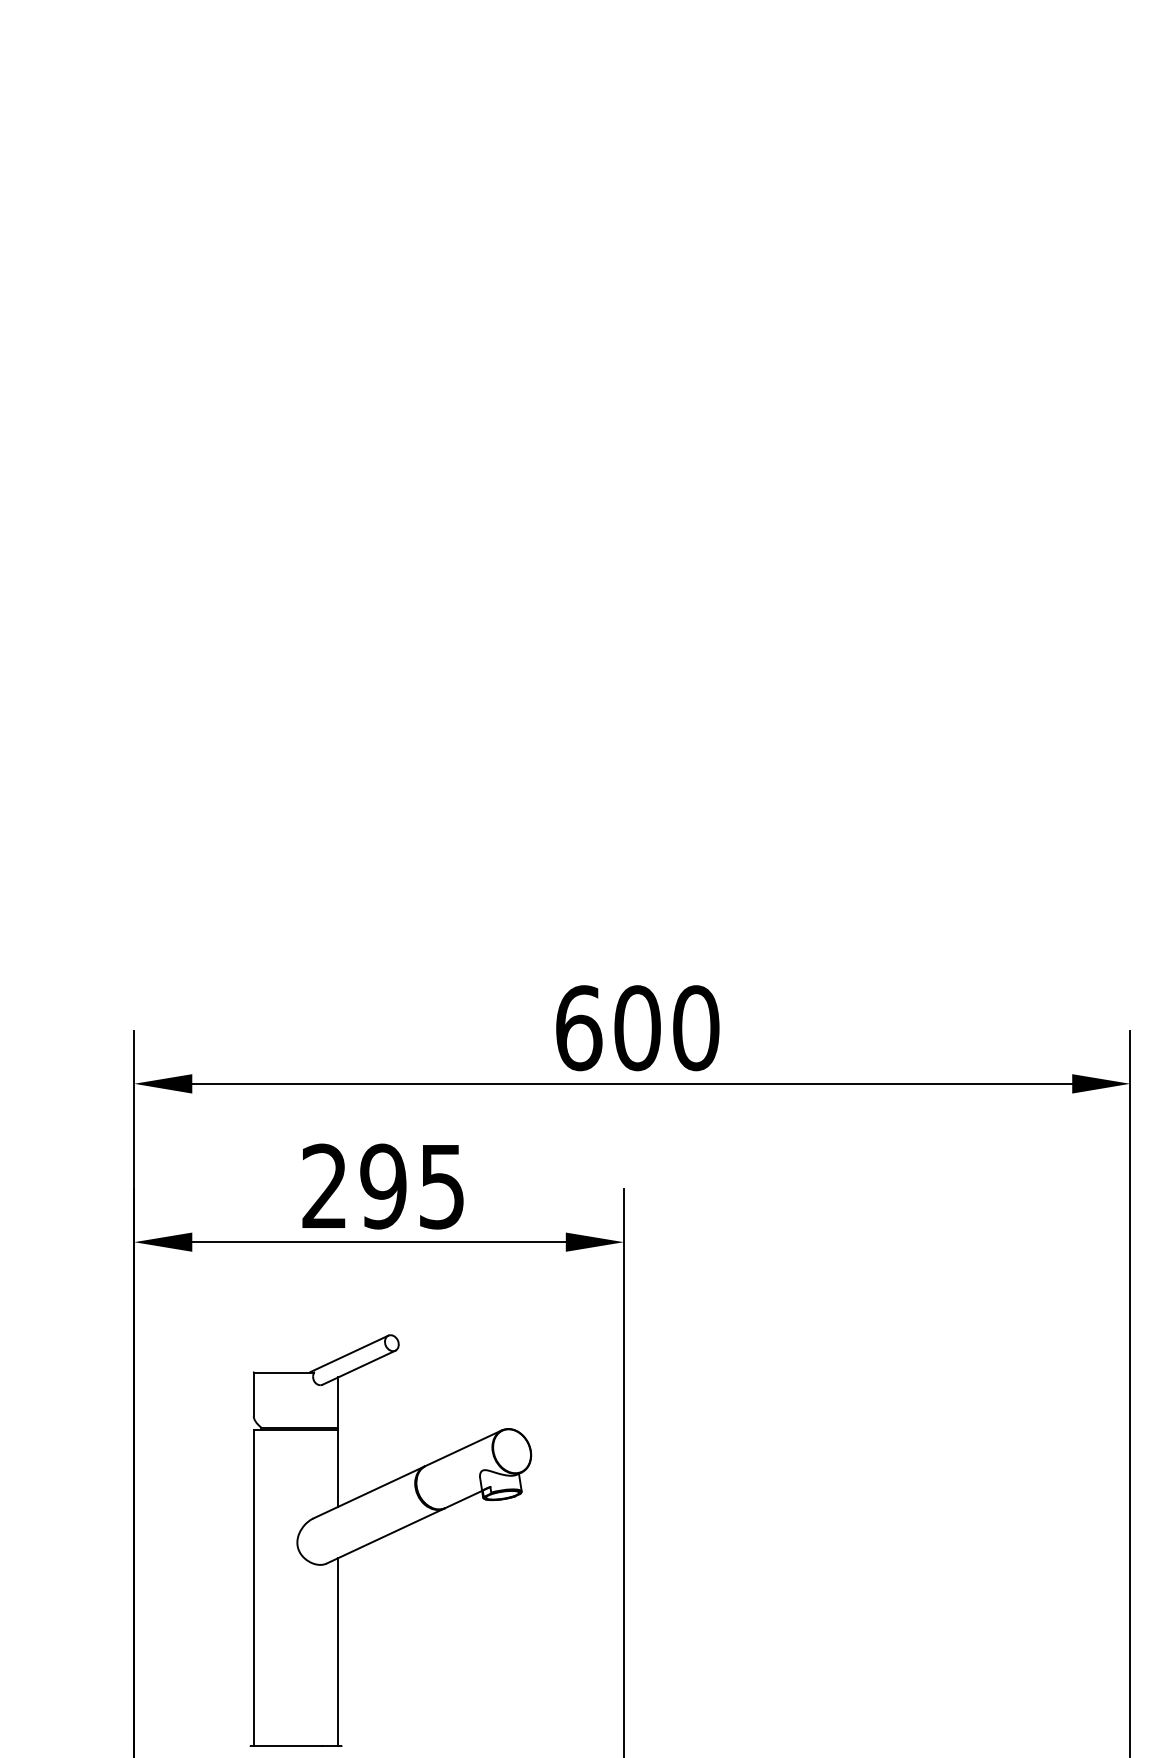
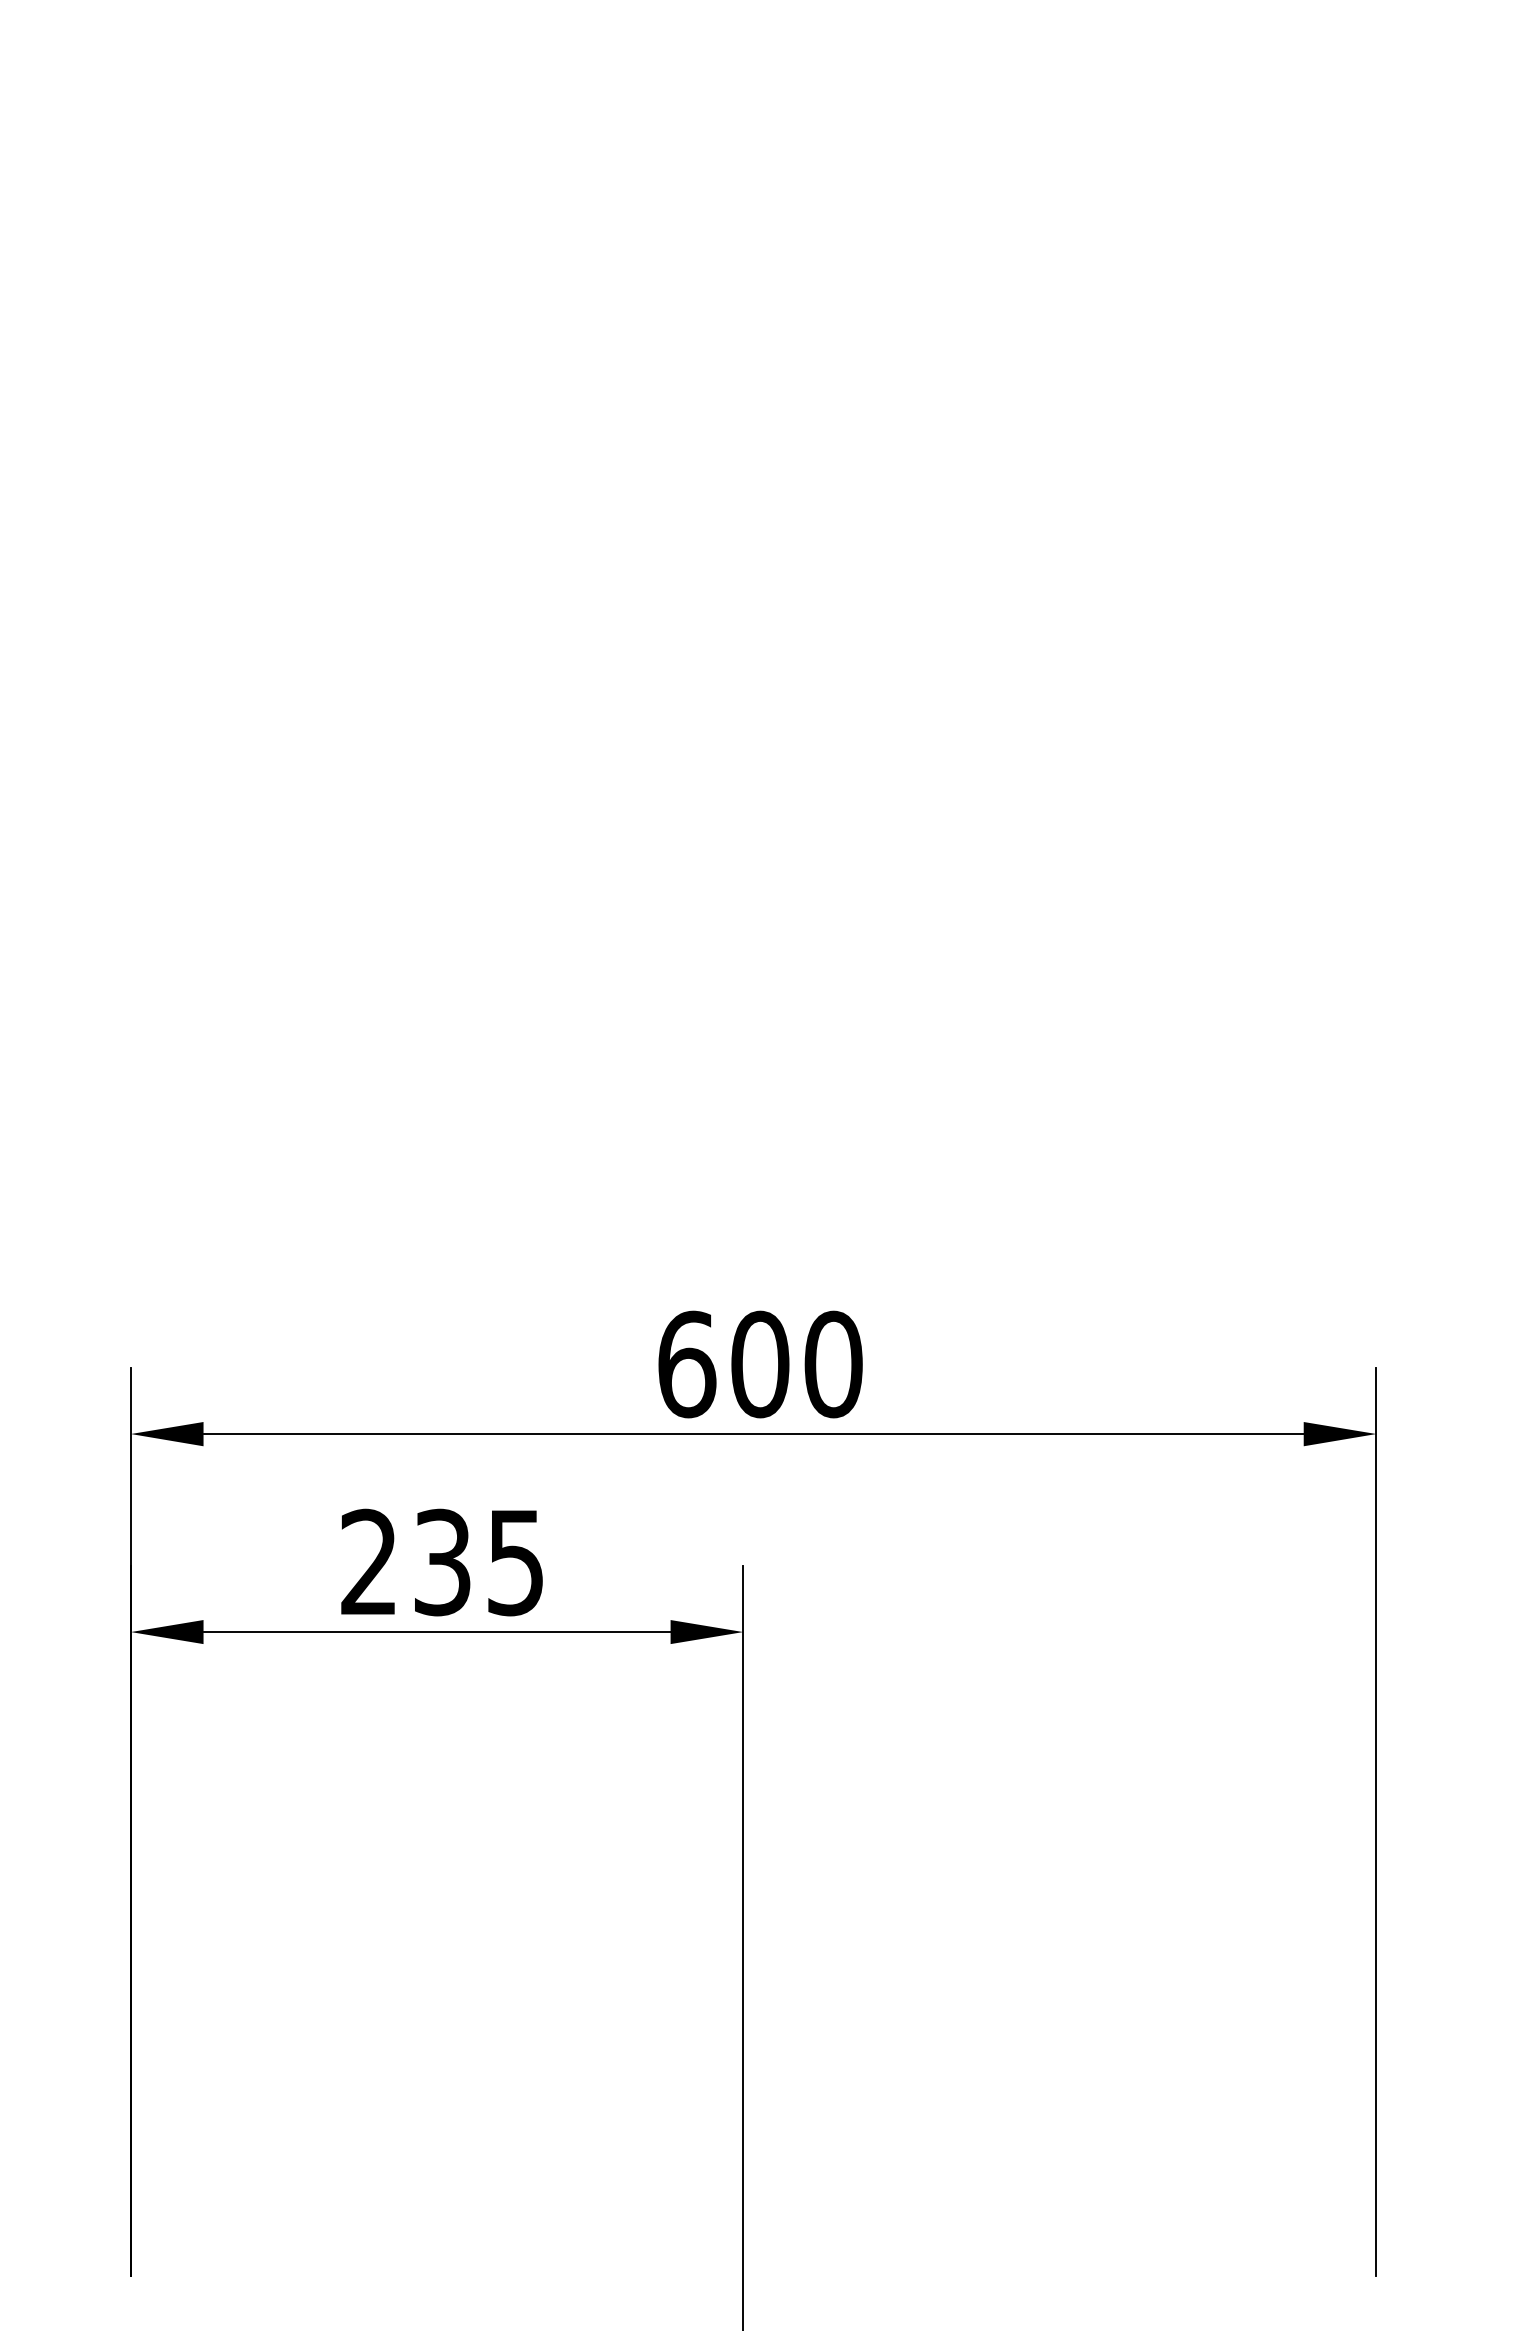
text: (383, 1186) -> (442, 1562), 295 -> 235
part: (389, 1535) -> (449, 1998), removed

